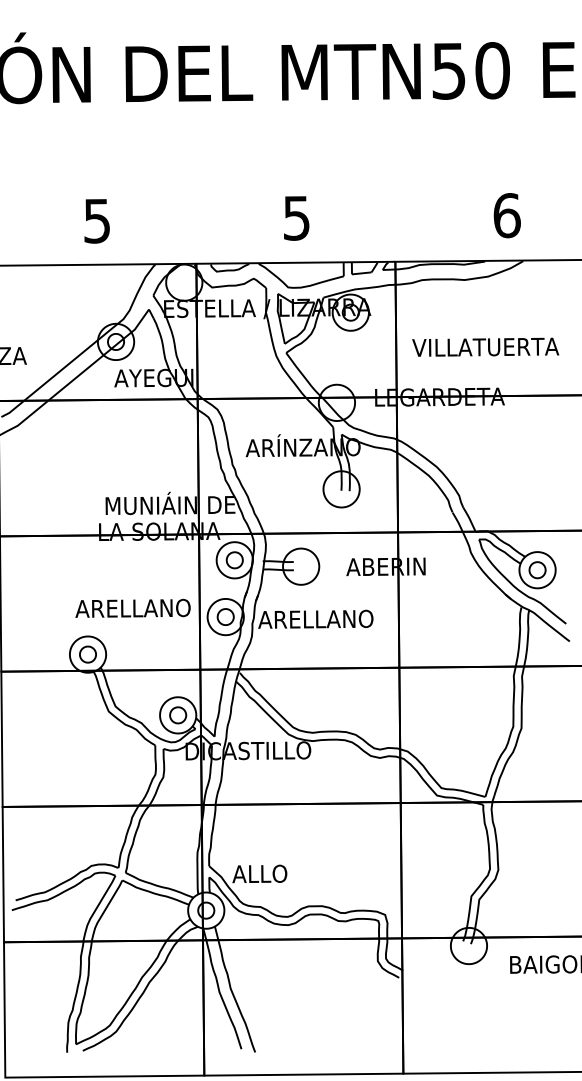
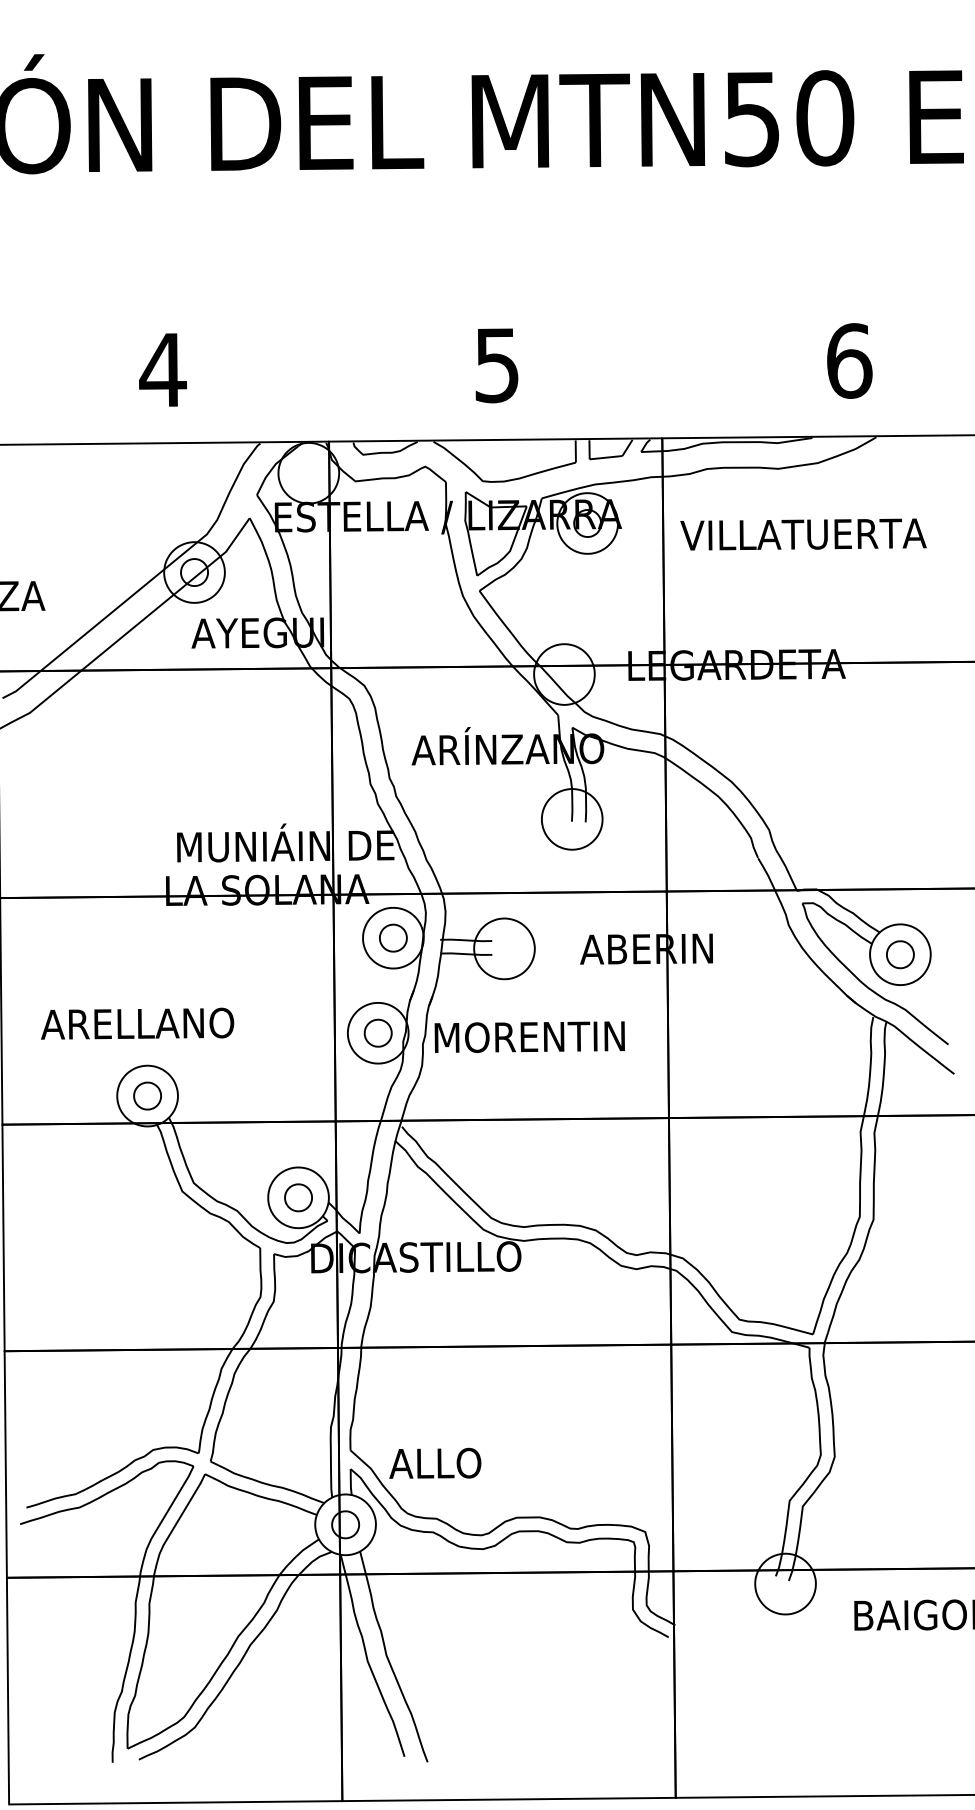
text: (97, 221) -> (163, 370), 5 -> 4
text: (485, 346) -> (803, 533), moved
text: (132, 607) -> (136, 1022), moved
text: (315, 618) -> (528, 1035), ARELLANO -> MORENTIN

